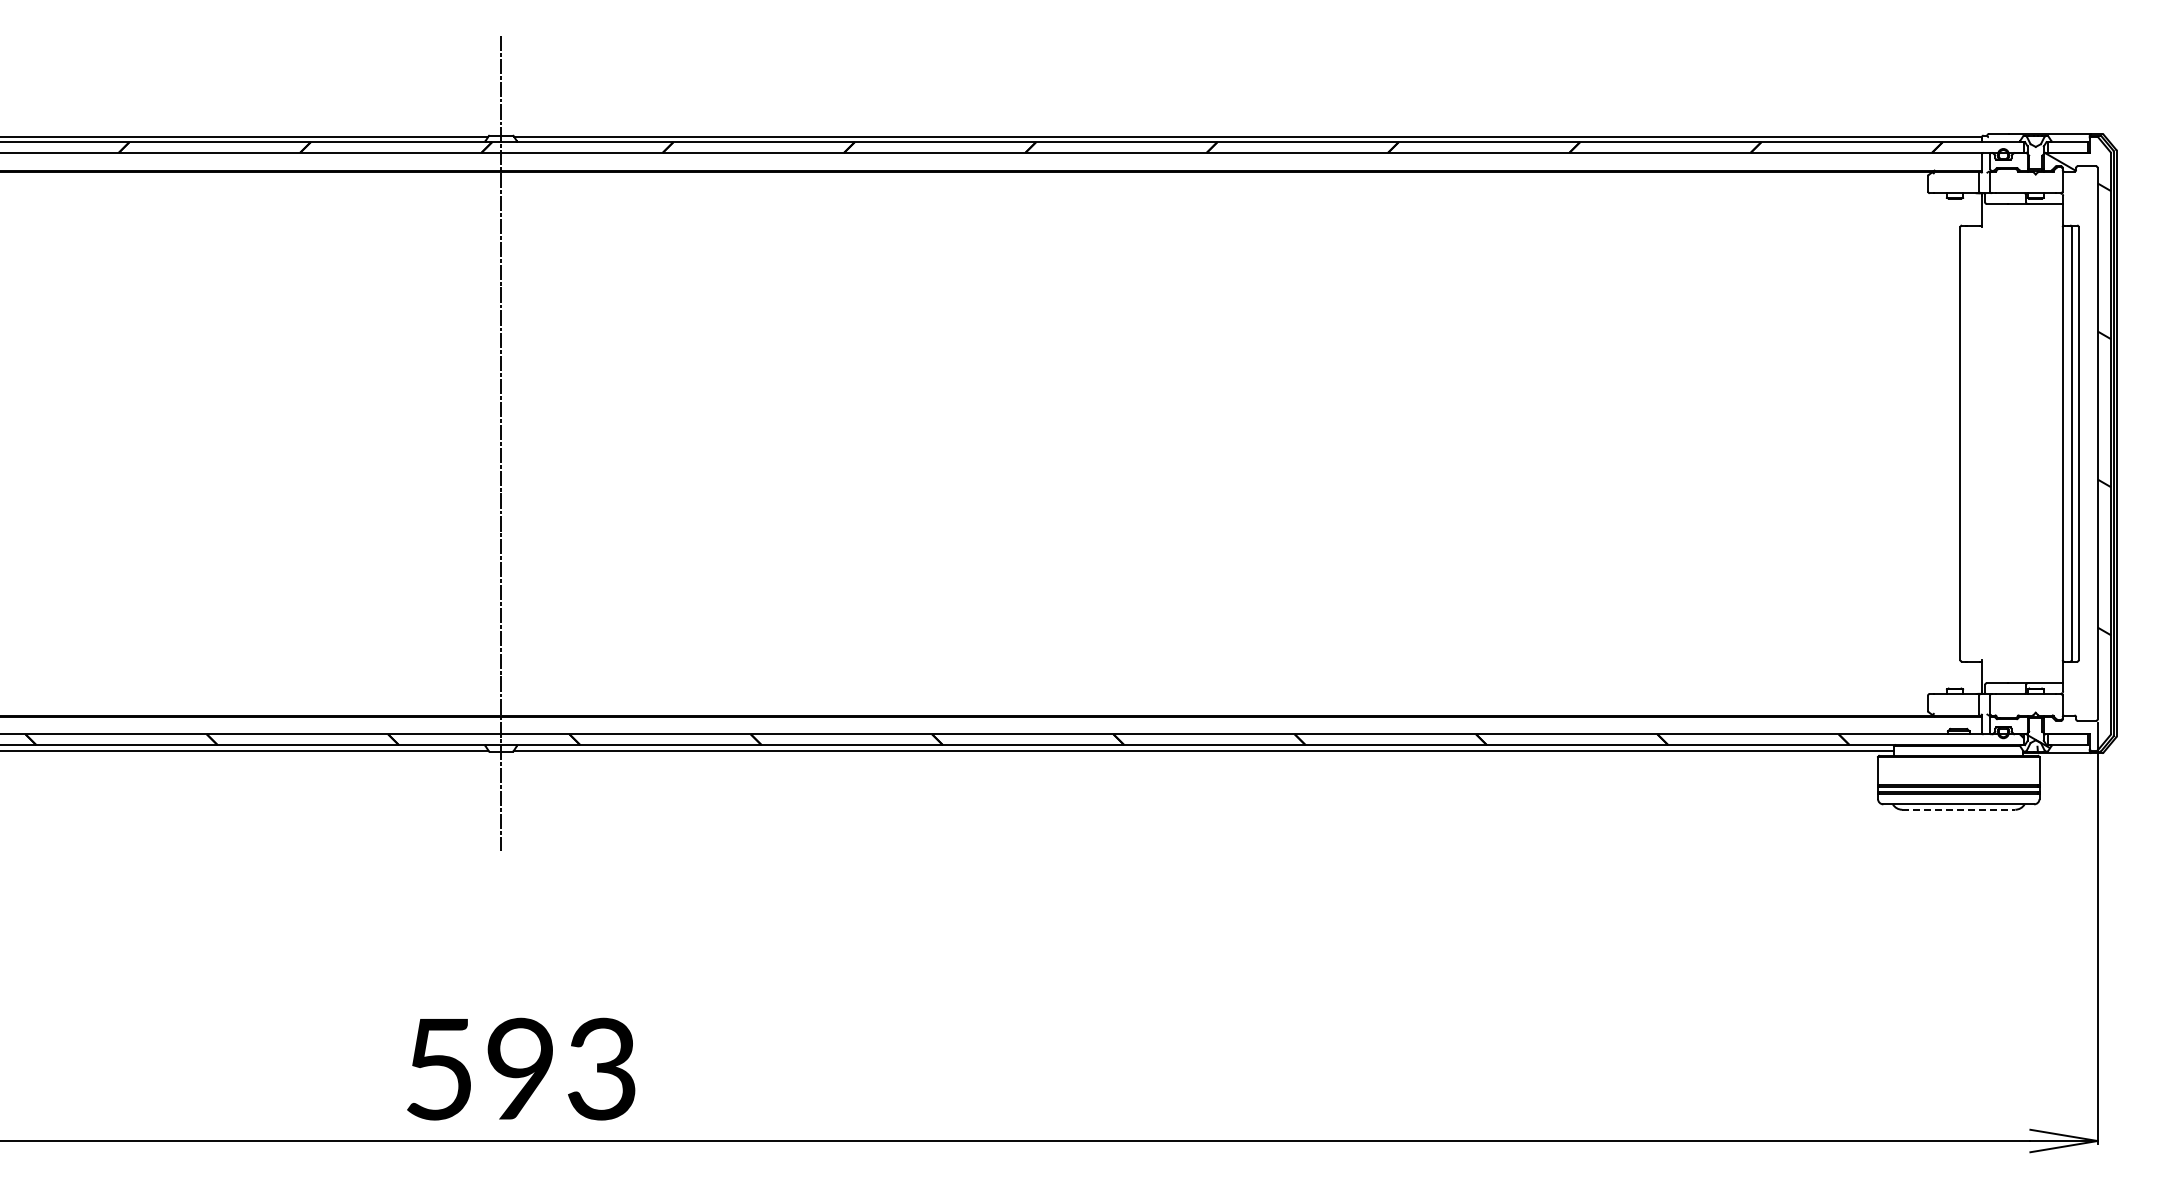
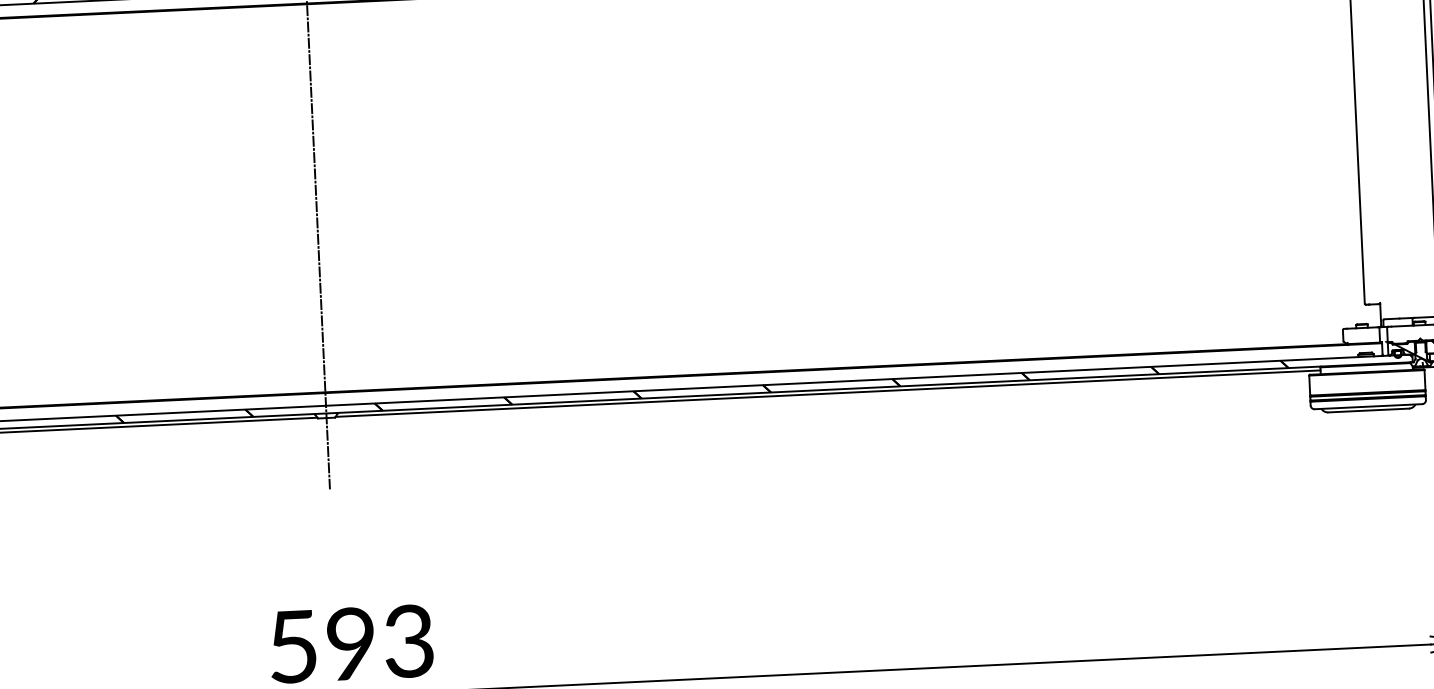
hatch: (2013, 726) -> (1404, 349), added
line: (1958, 809) -> (1368, 410), dashed -> solid

